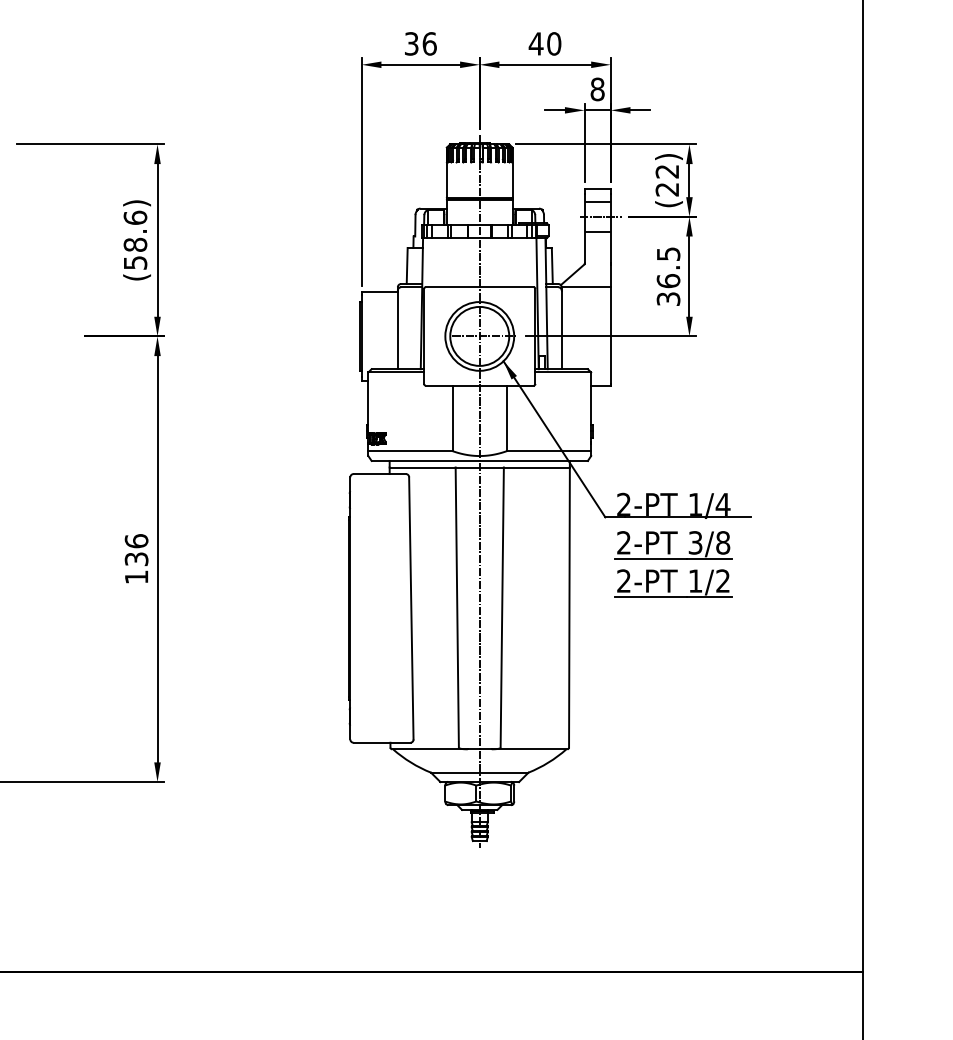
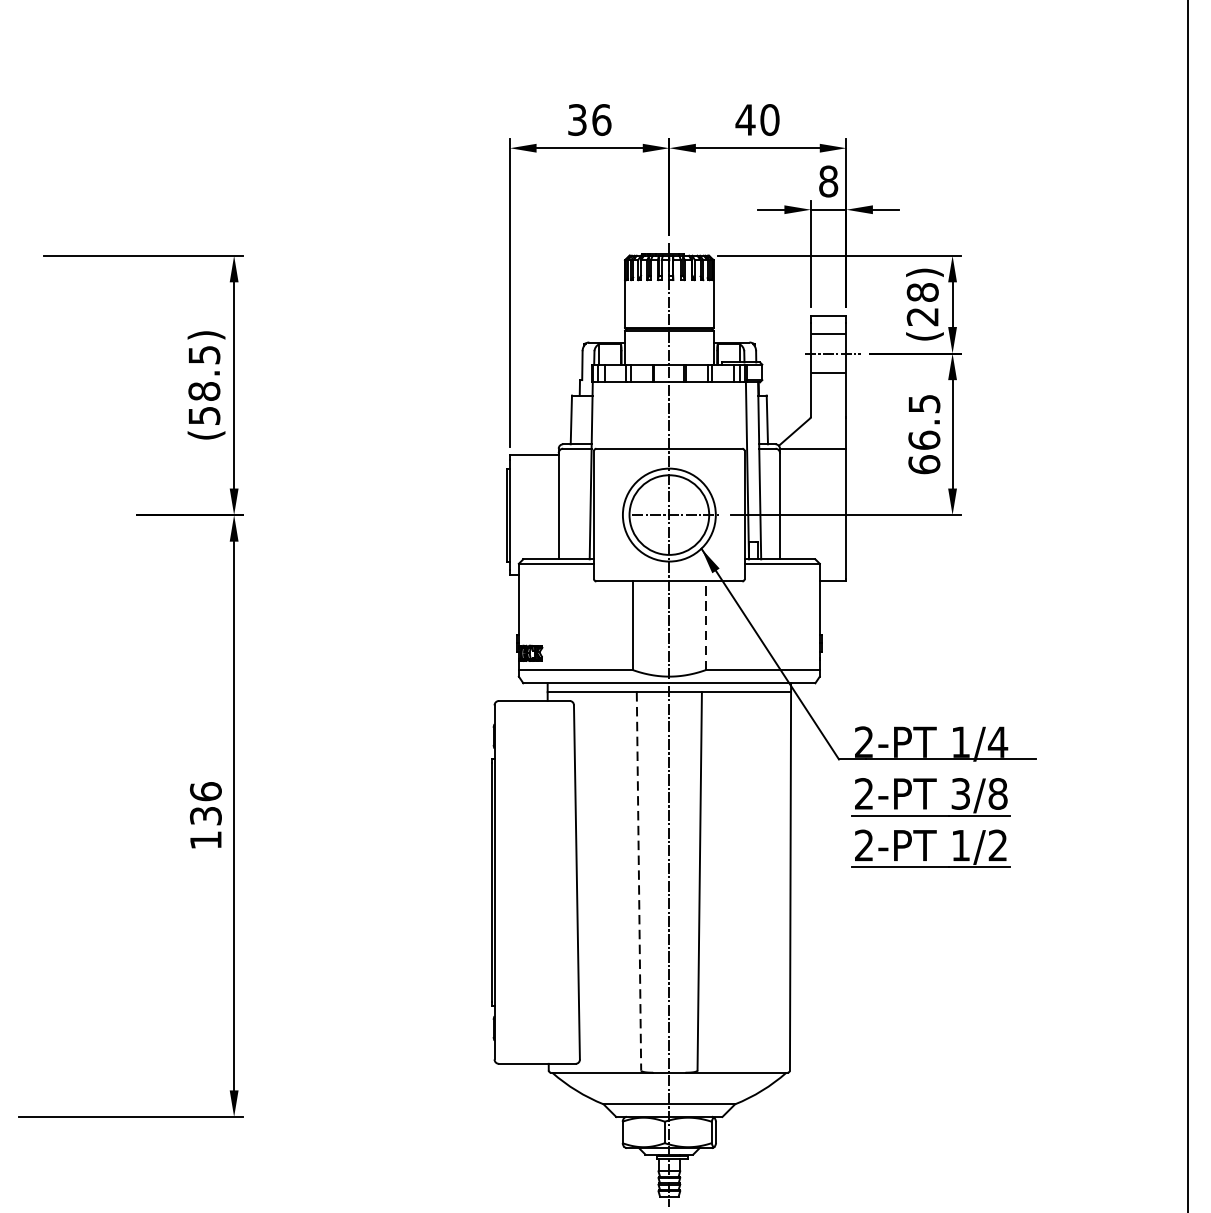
text: (667, 171) -> (922, 292), (22) -> (28)
text: (135, 217) -> (204, 354), (58.6) -> (58.5)
text: (668, 299) -> (924, 465), 36.5 -> 66.5
line: (506, 418) -> (705, 625), solid -> dashed
line: (457, 608) -> (639, 882), solid -> dashed

